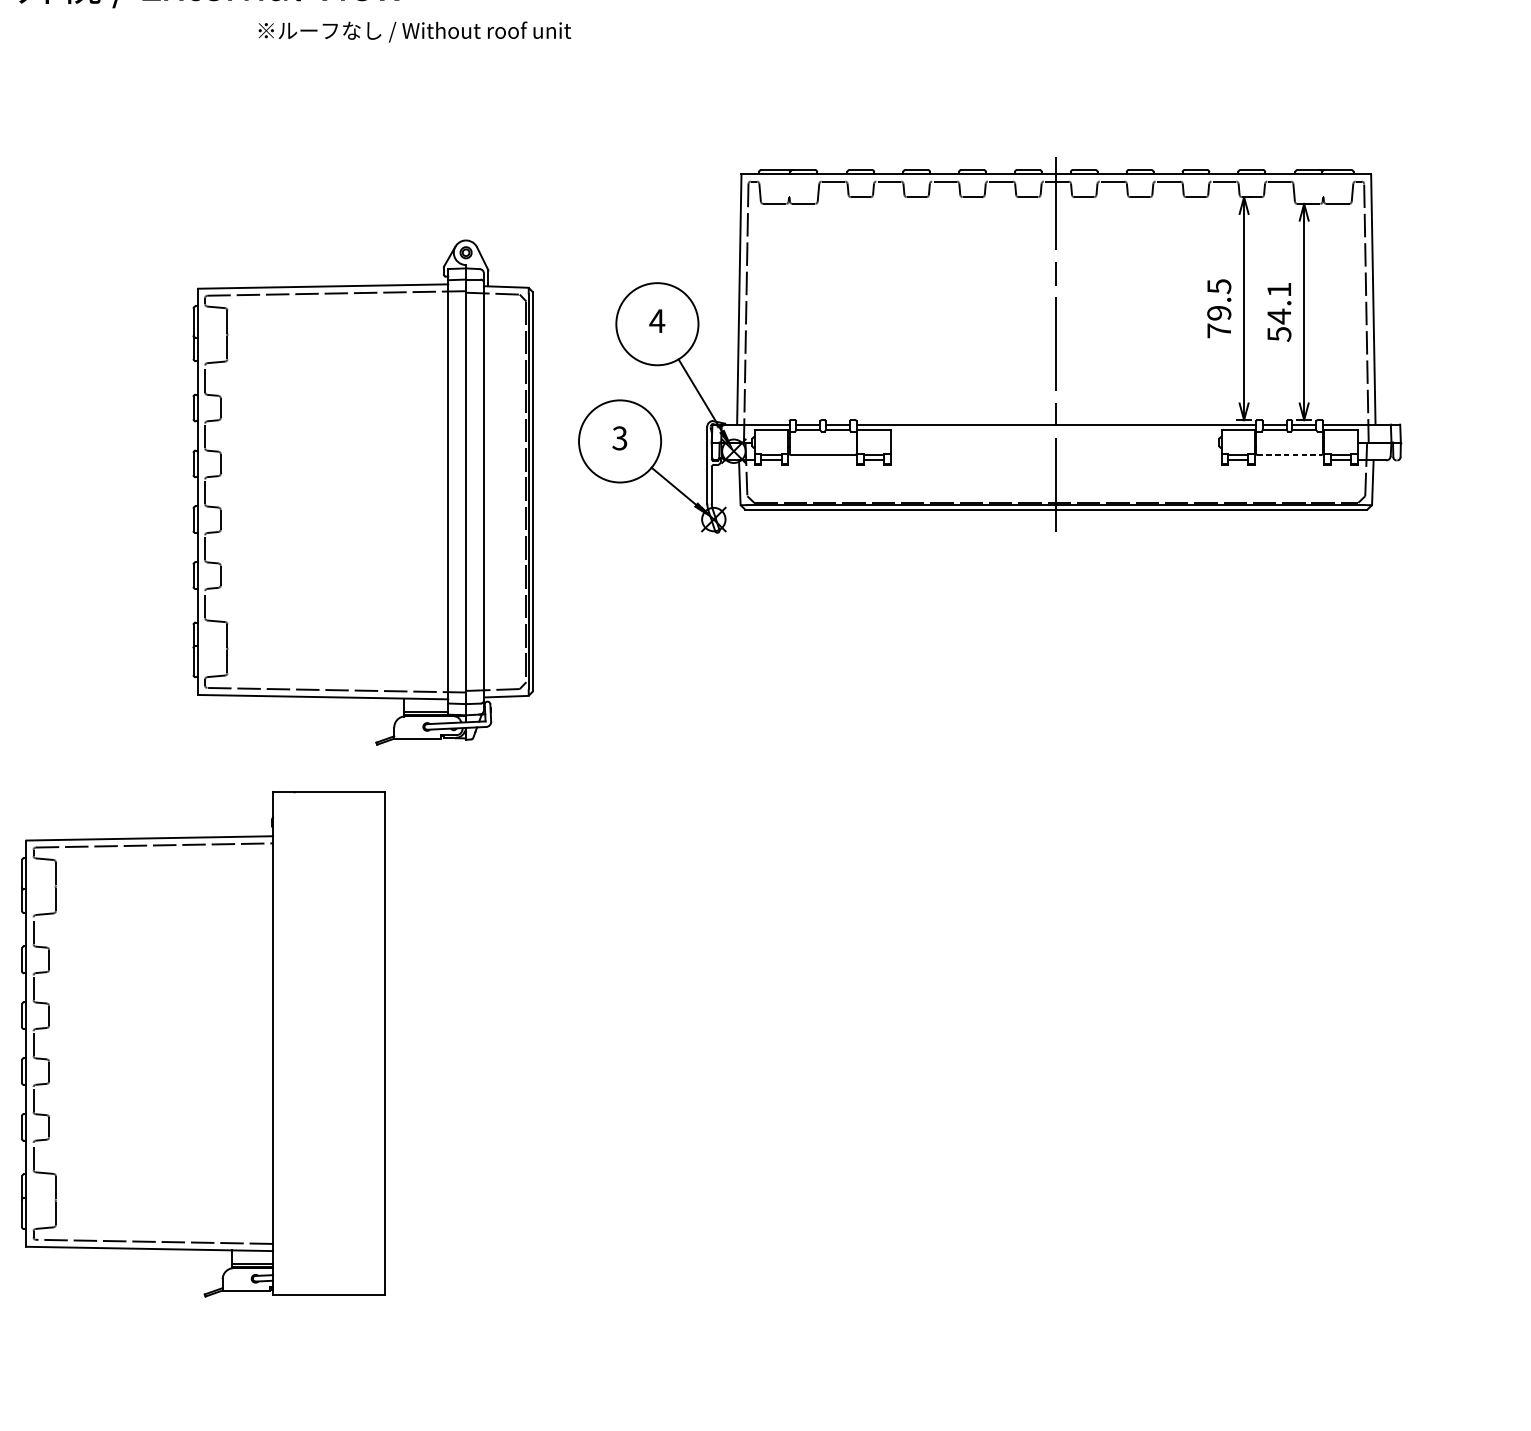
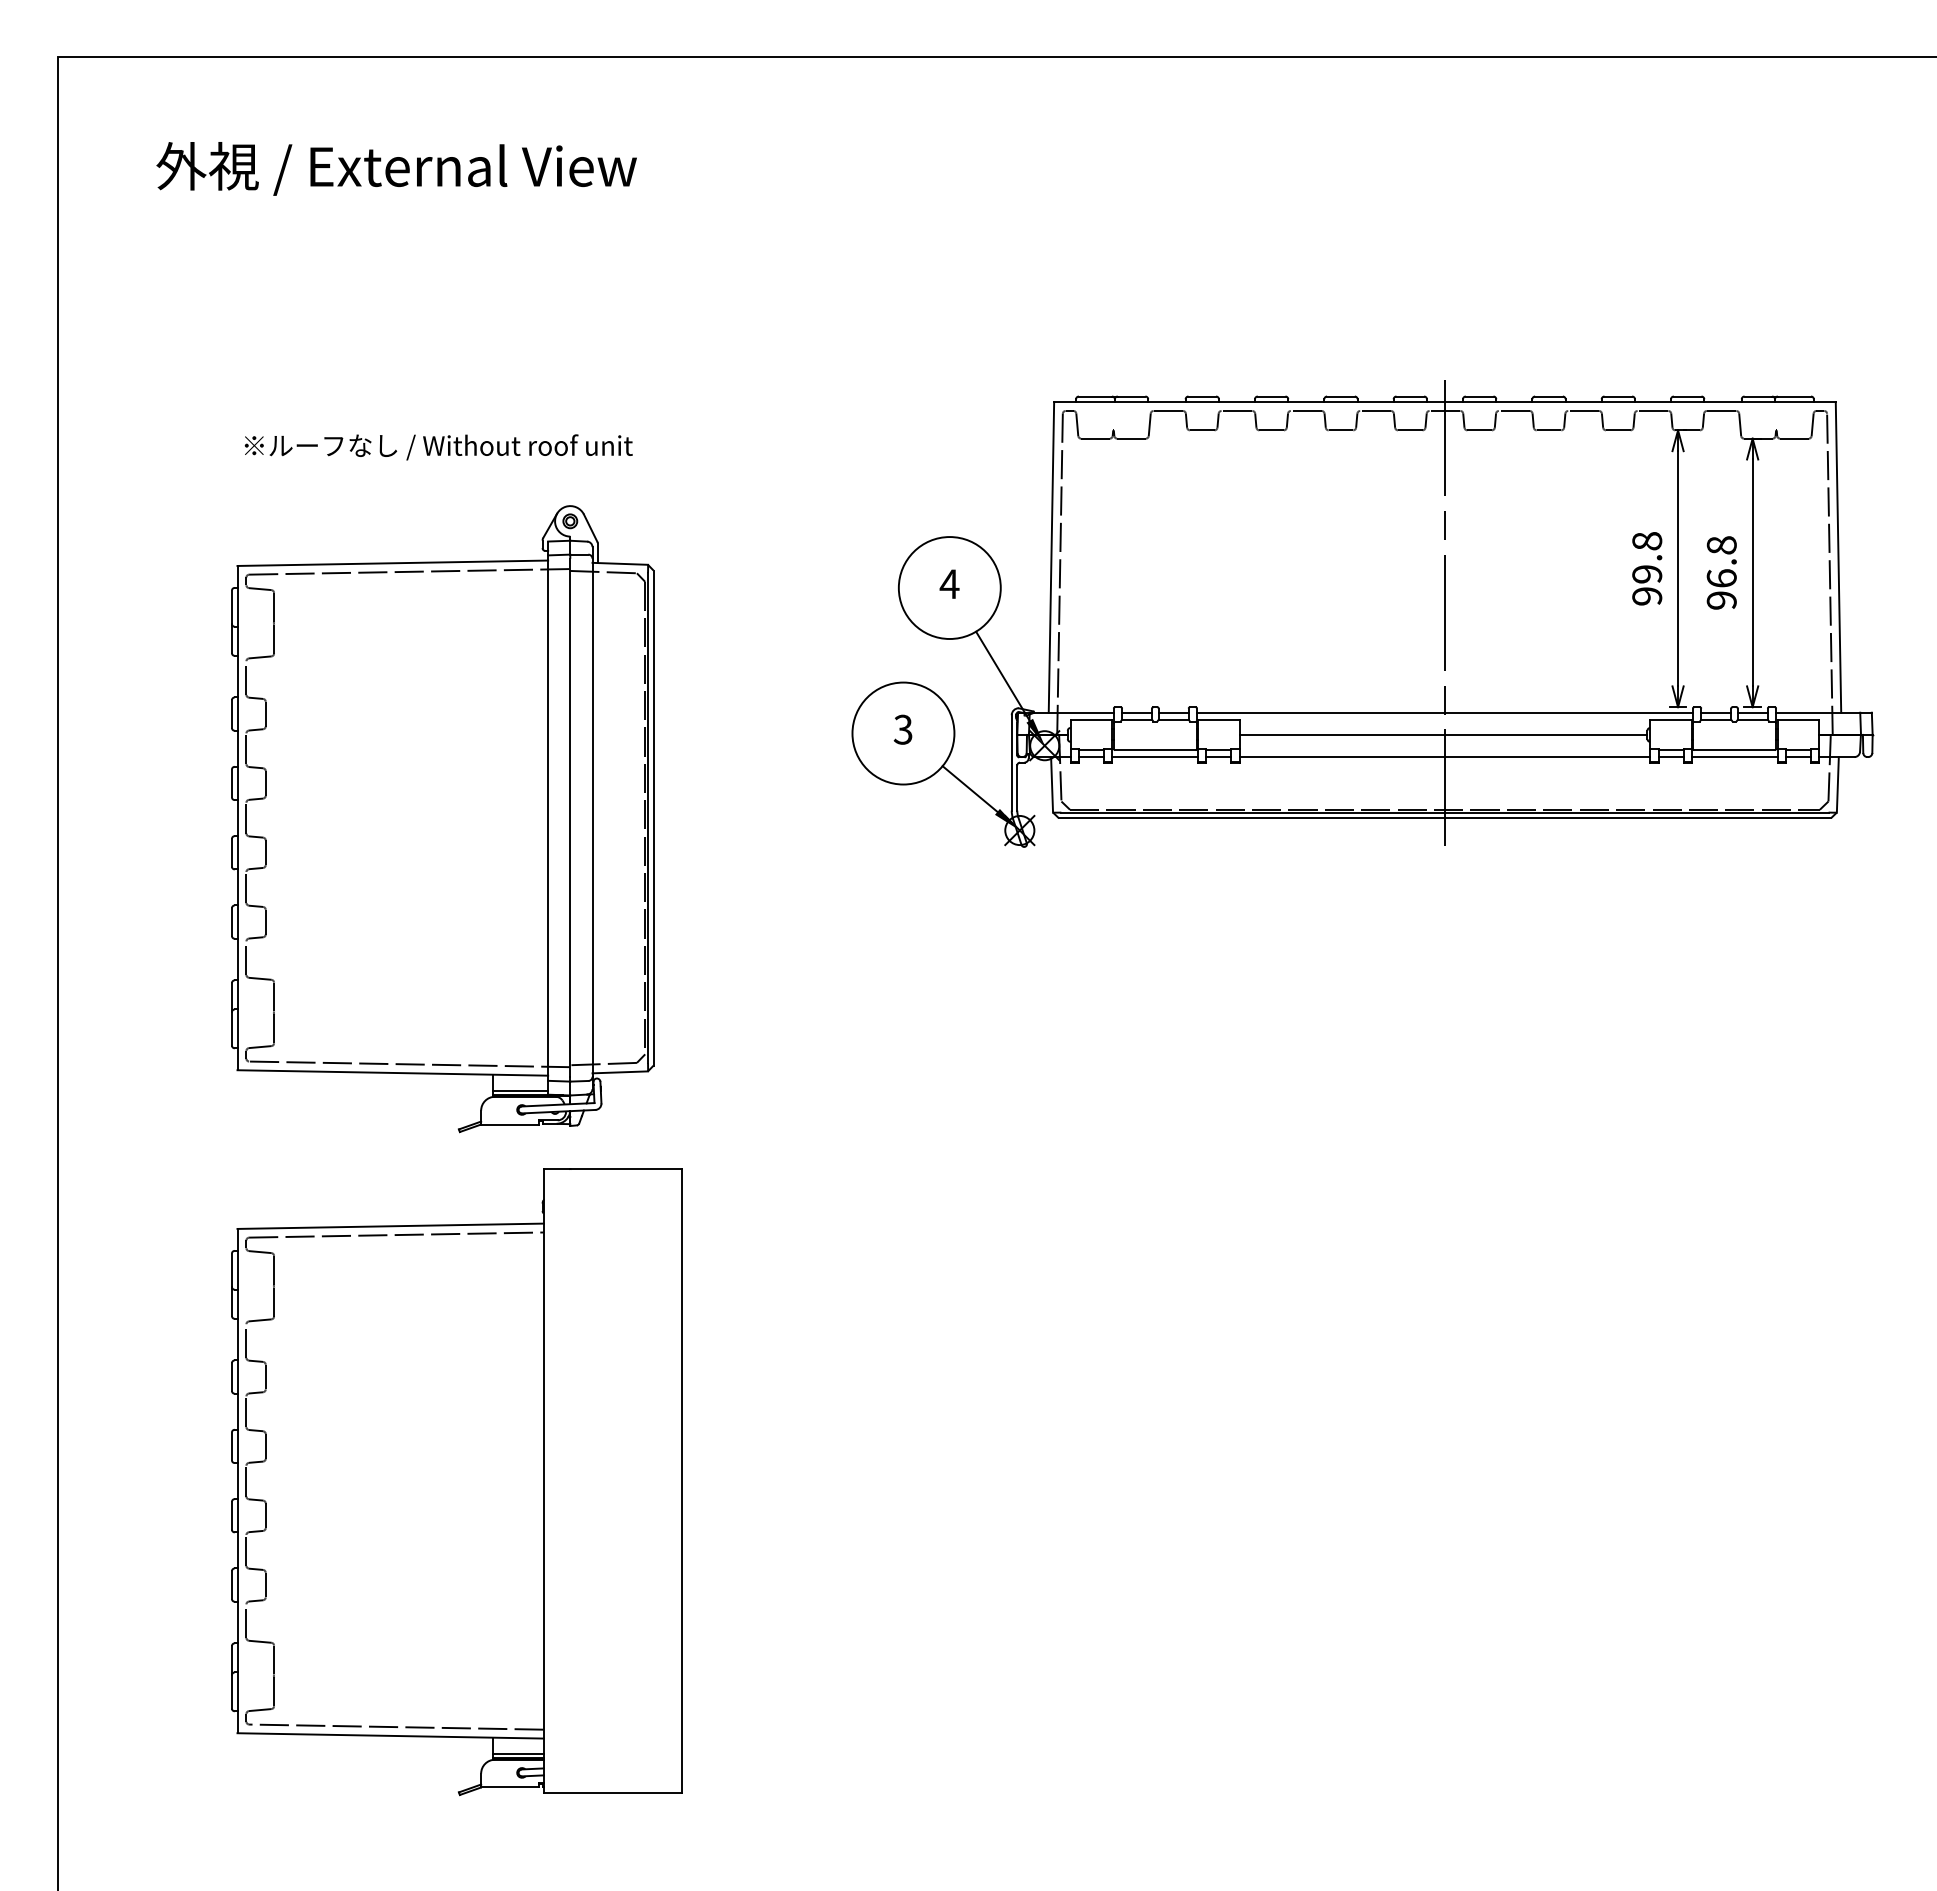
text: (414, 32) -> (438, 447), moved
text: (1219, 308) -> (1647, 568), 79.5 -> 99.8
text: (1279, 312) -> (1721, 573), 54.1 -> 96.8
line: (1055, 442) -> (1443, 734), added
line: (1290, 455) -> (1735, 750), dashed -> solid
line: (823, 460) -> (1155, 757), added
line: (1055, 460) -> (1444, 757), added
line: (1289, 460) -> (1734, 757), added
part: (363, 492) -> (442, 819), moved
part: (202, 1044) -> (456, 1482), moved

